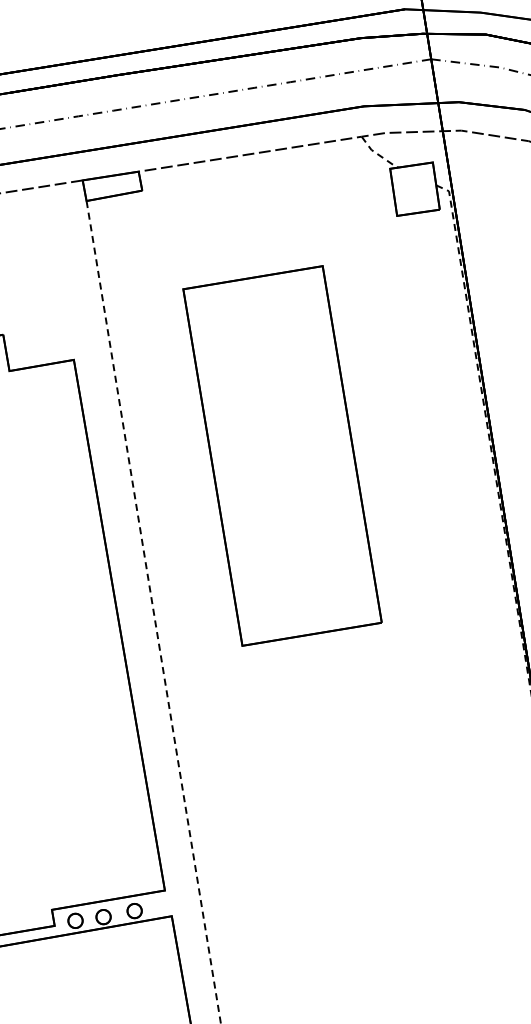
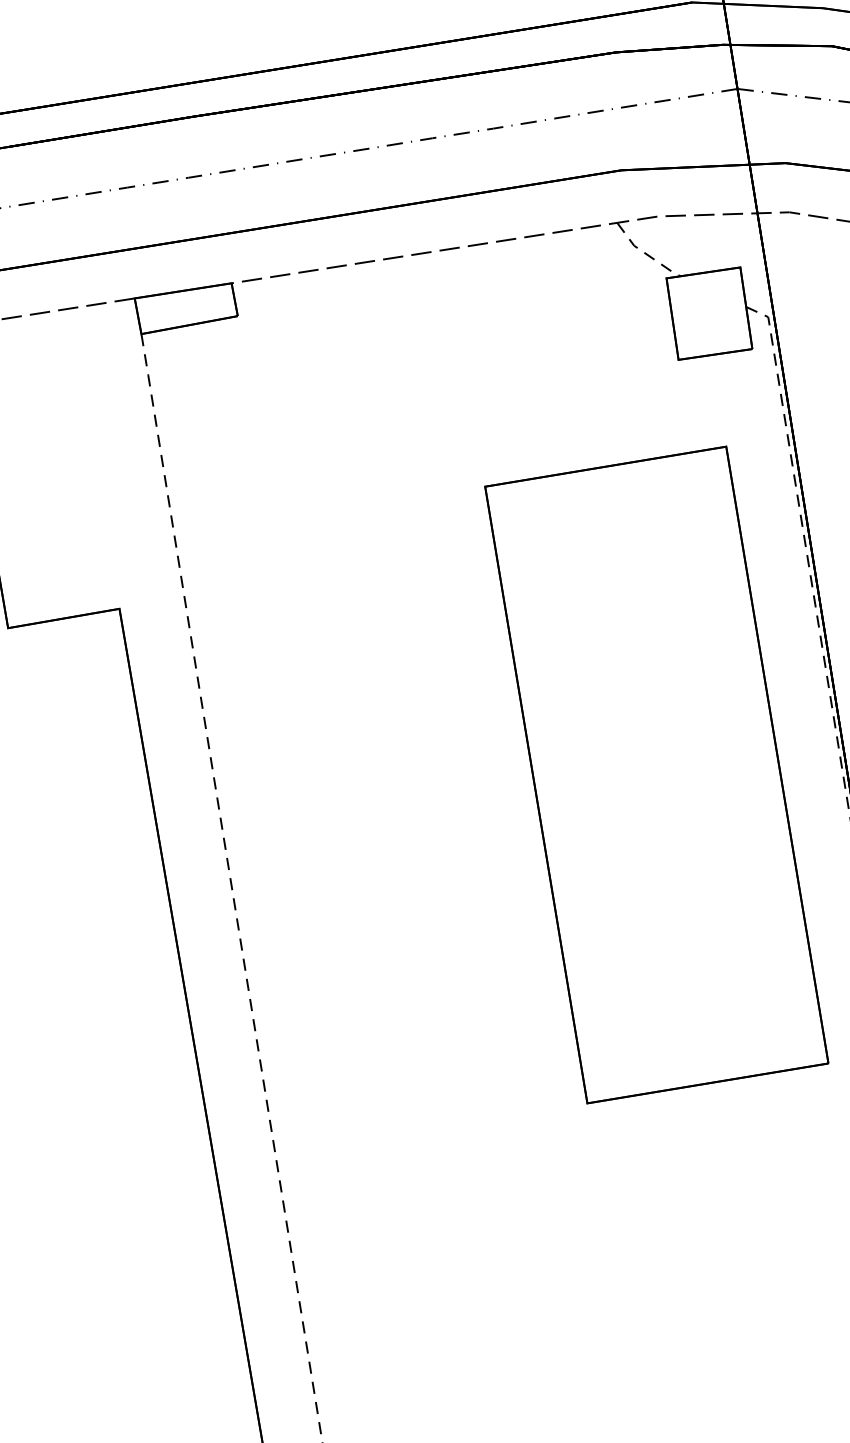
part: (282, 455) -> (656, 774), moved

